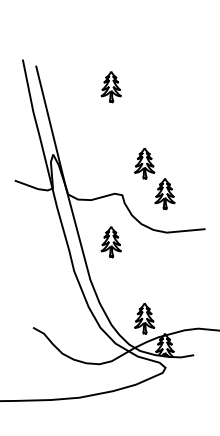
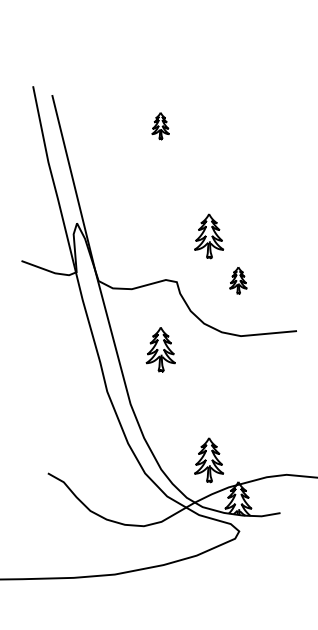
part: (110, 87) -> (159, 126), size x0.6
part: (164, 194) -> (237, 281), size x0.6

